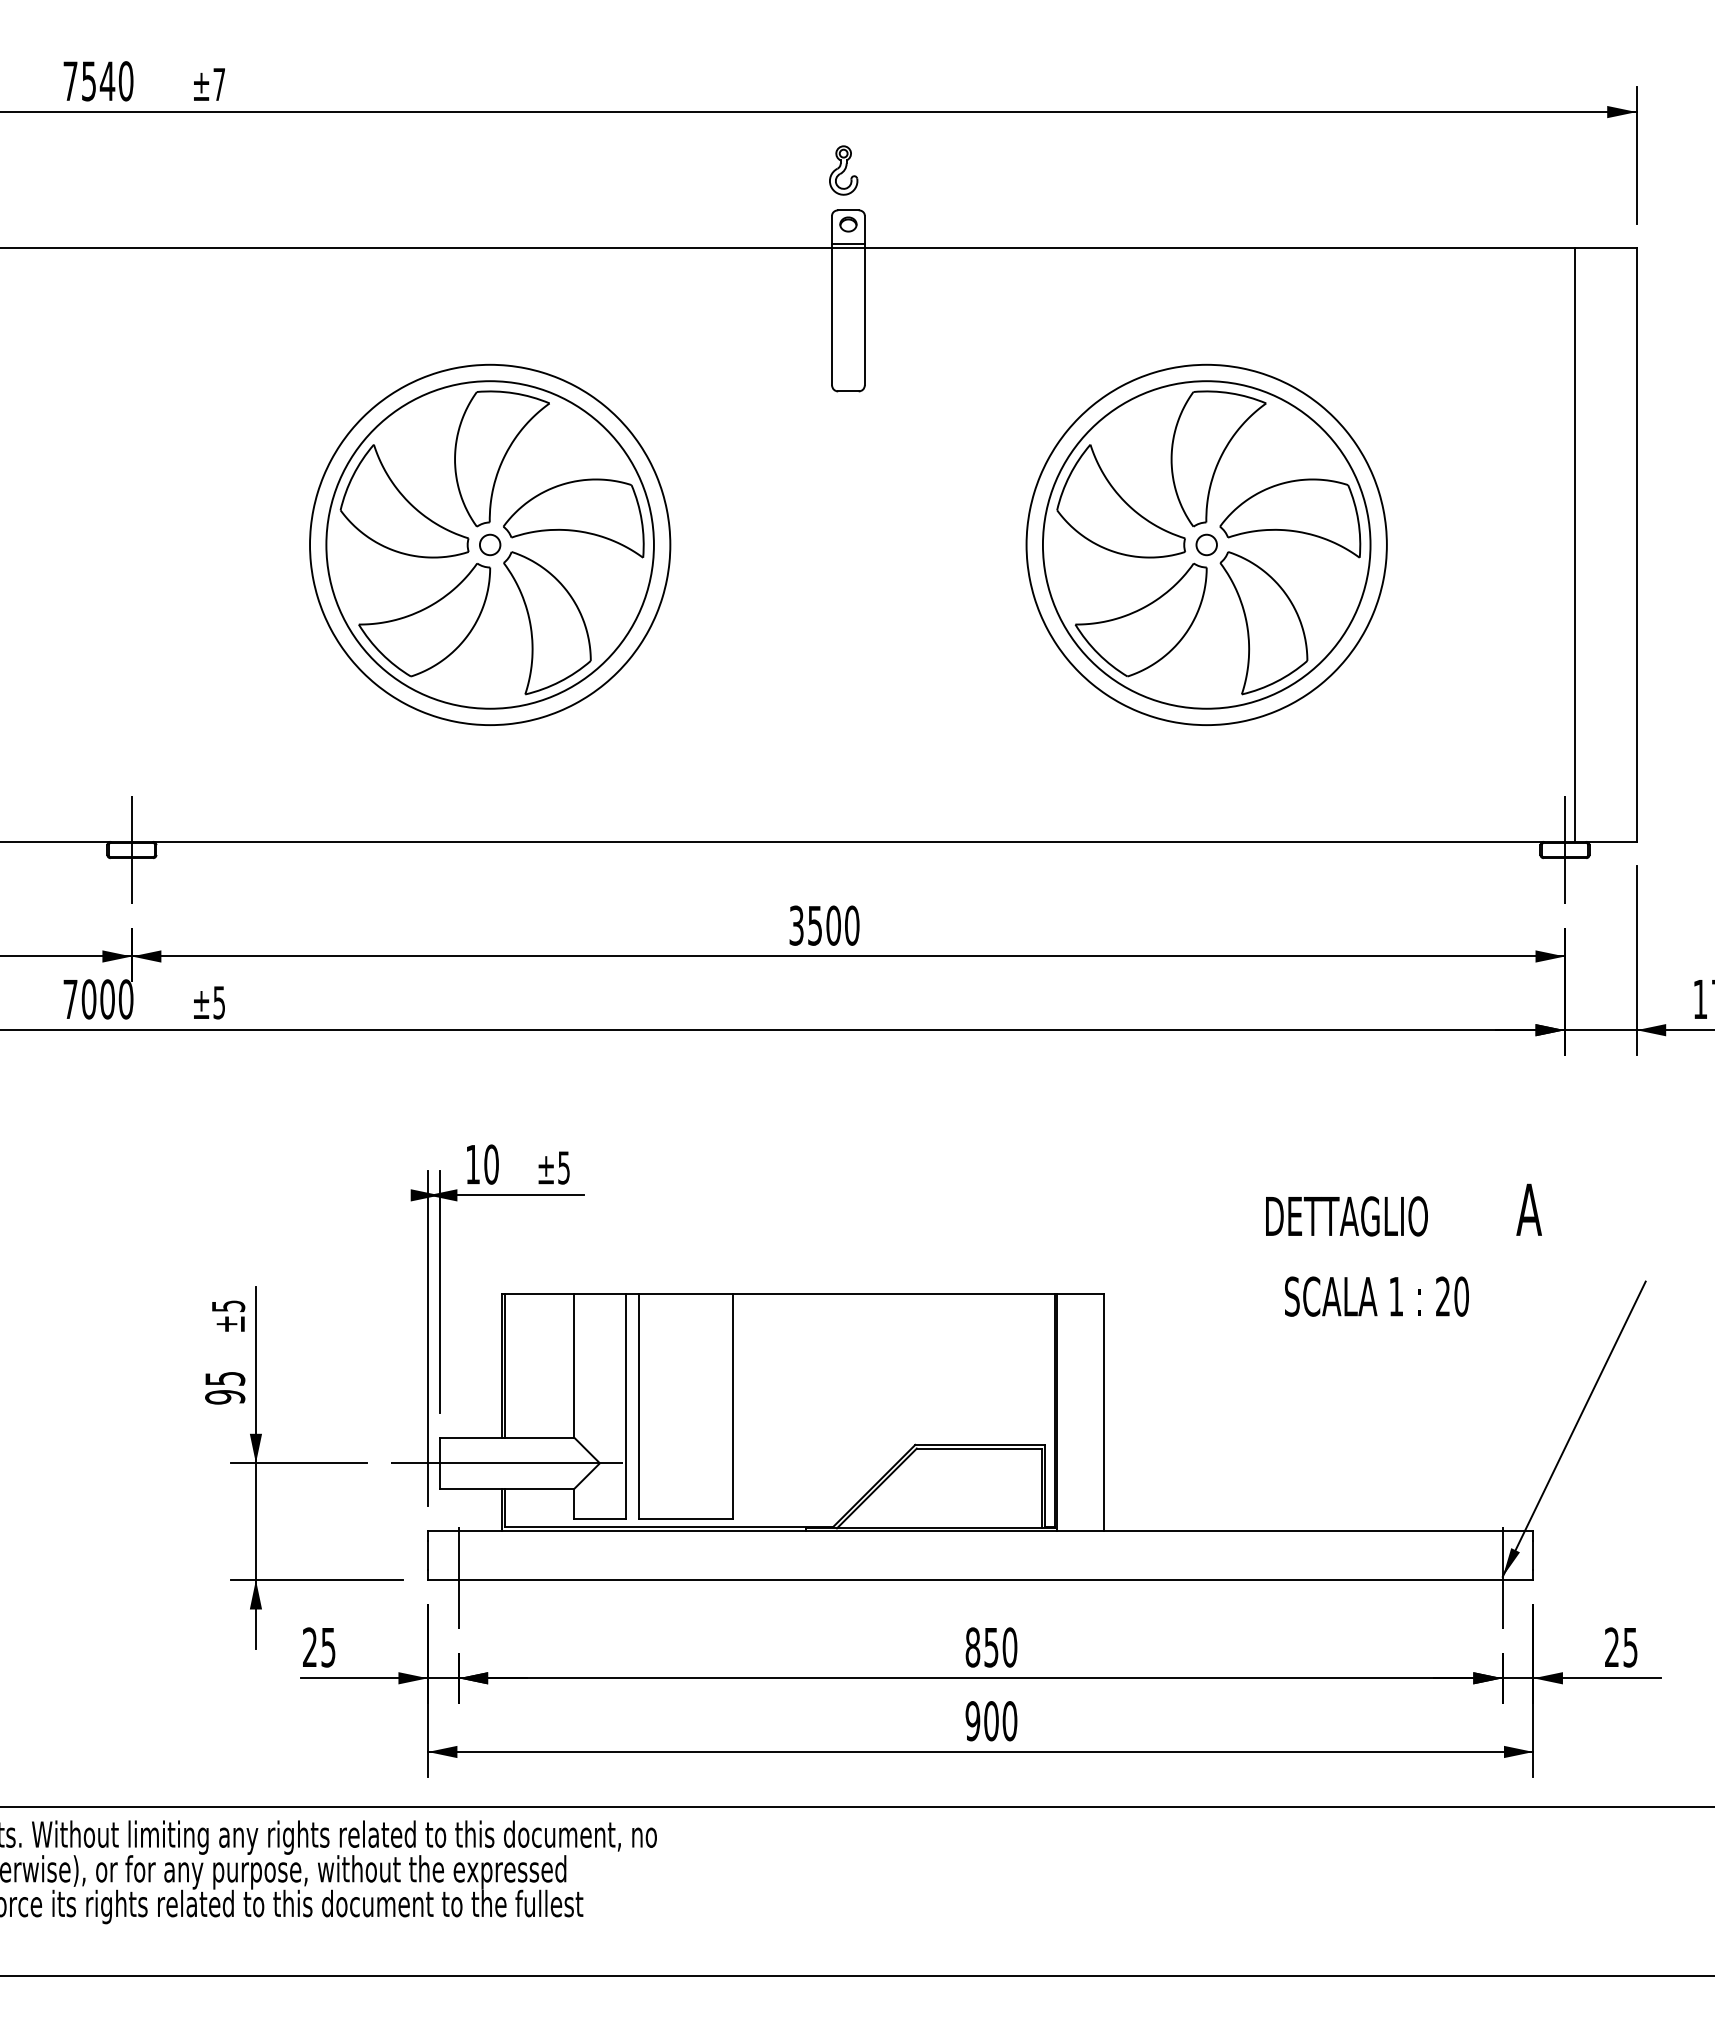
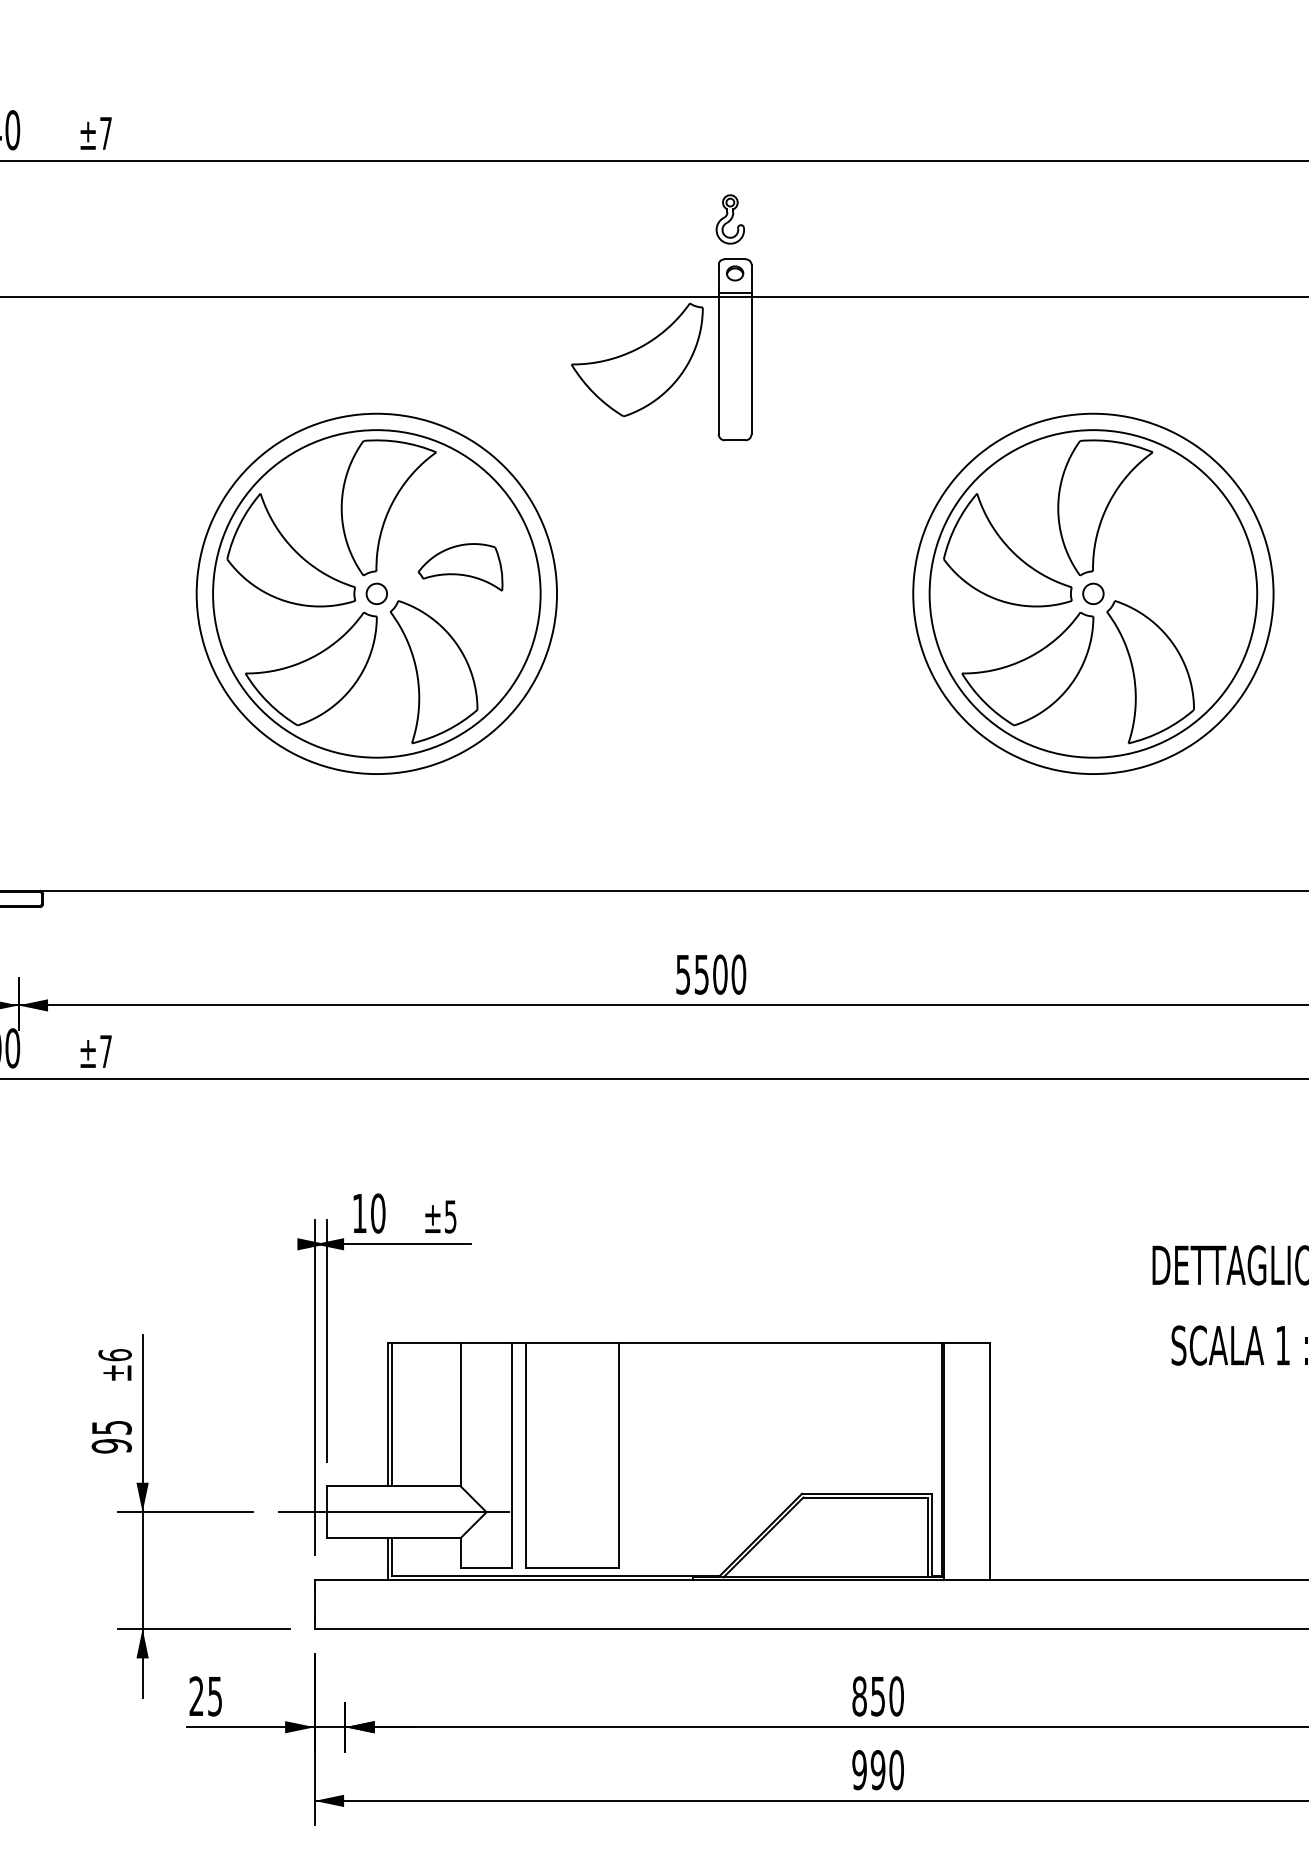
part: (750, 311) -> (637, 360), added
part: (573, 518) -> (460, 567), size x0.6
part: (1290, 518) -> (1177, 567), removed
line: (131, 849) -> (18, 898), removed
text: (796, 924) -> (683, 973), 3500 -> 5500
text: (218, 1002) -> (105, 1051), ±5 -> ±7
text: (228, 1306) -> (115, 1355), ±5 -> ±6
line: (458, 1578) -> (345, 1627), removed
text: (991, 1721) -> (878, 1770), 900 -> 990

